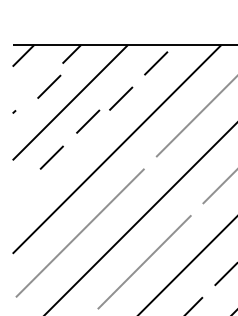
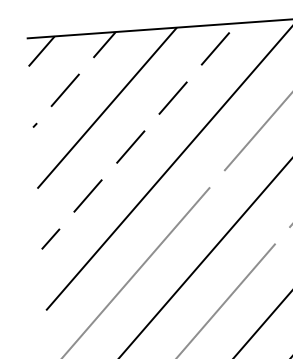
line: (49, 86) -> (65, 89), moved
line: (88, 121) -> (131, 146), moved
line: (51, 157) -> (87, 195), moved
line: (19, 199) -> (49, 239), added

